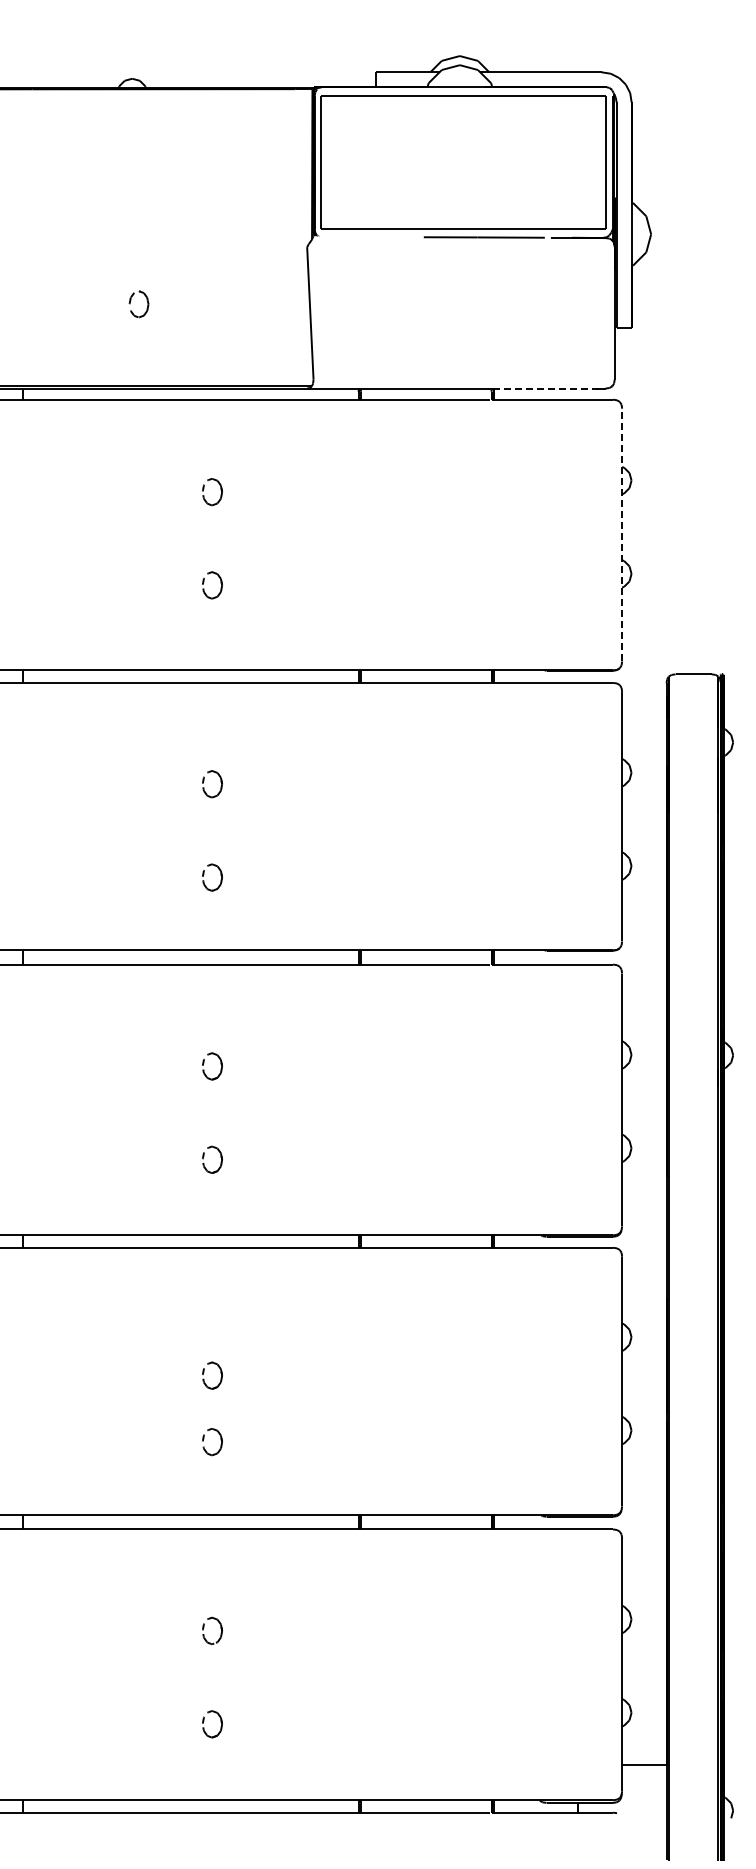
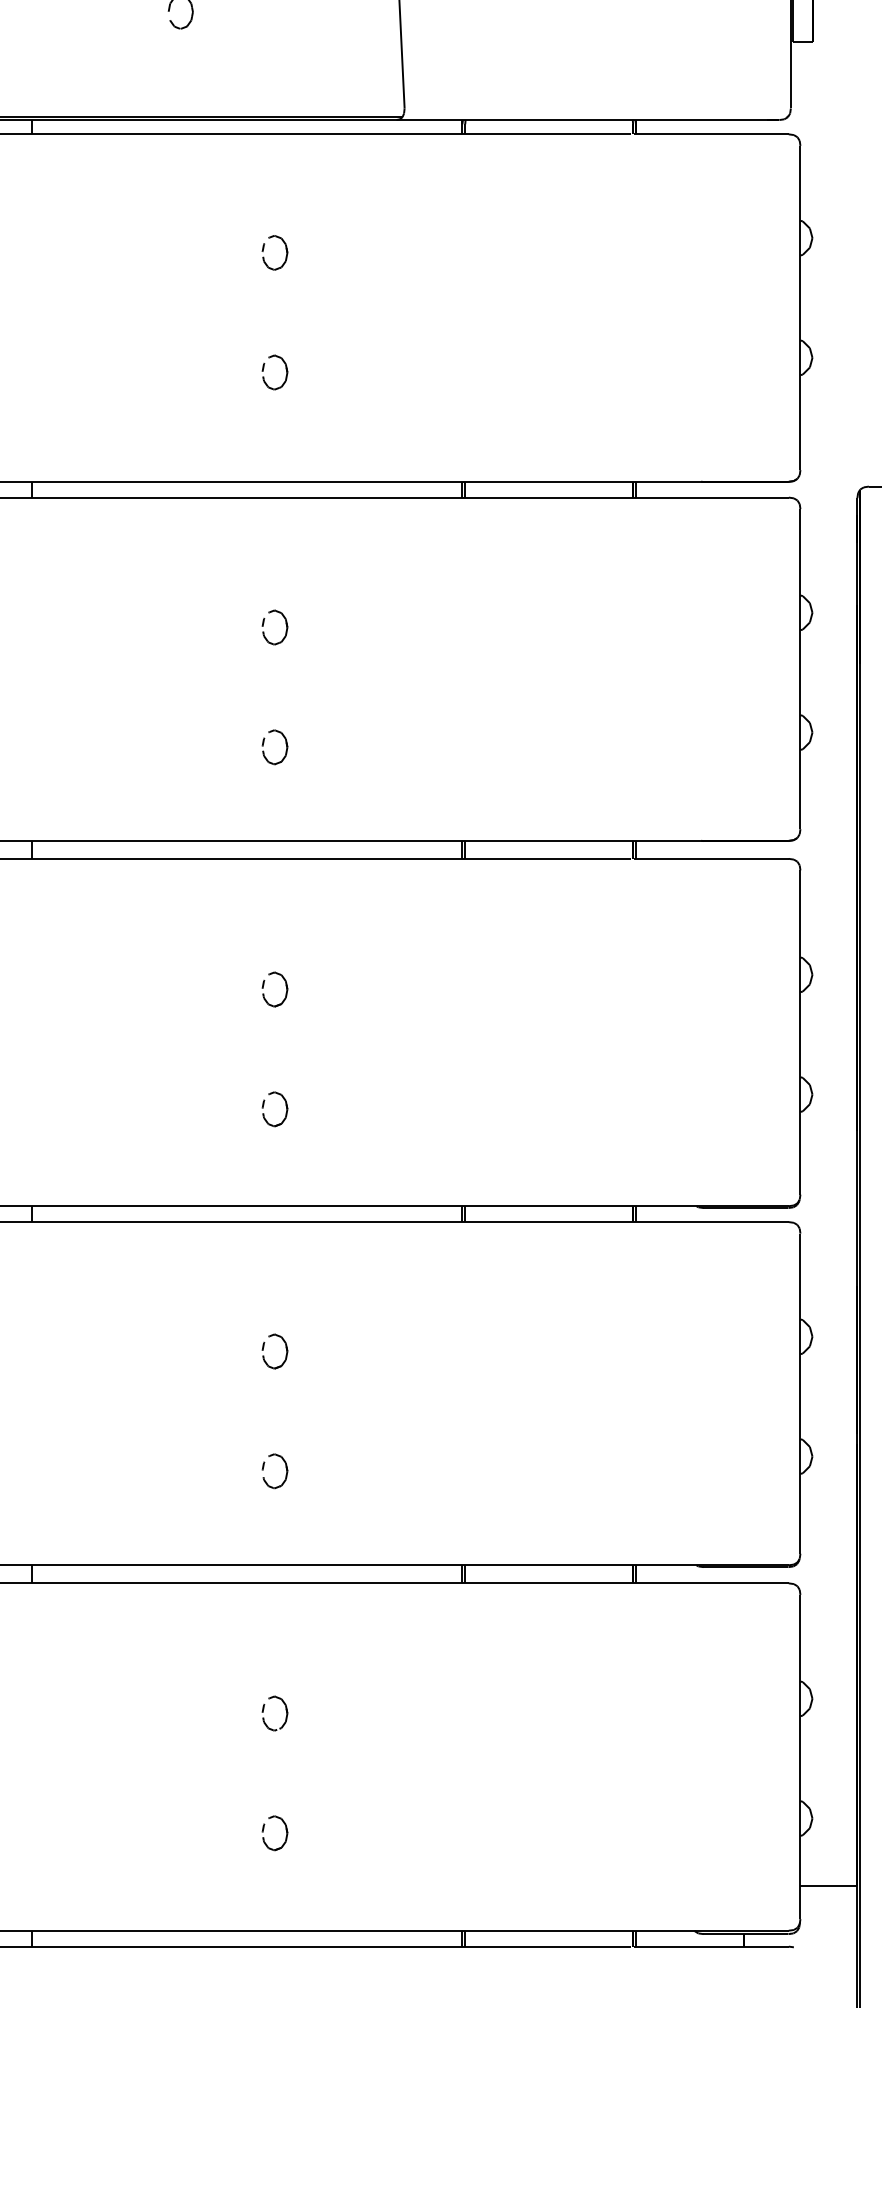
line: (550, 388) -> (708, 120), dashed -> solid
line: (622, 534) -> (800, 307), dashed -> solid
part: (220, 1373) -> (285, 1348), moved

